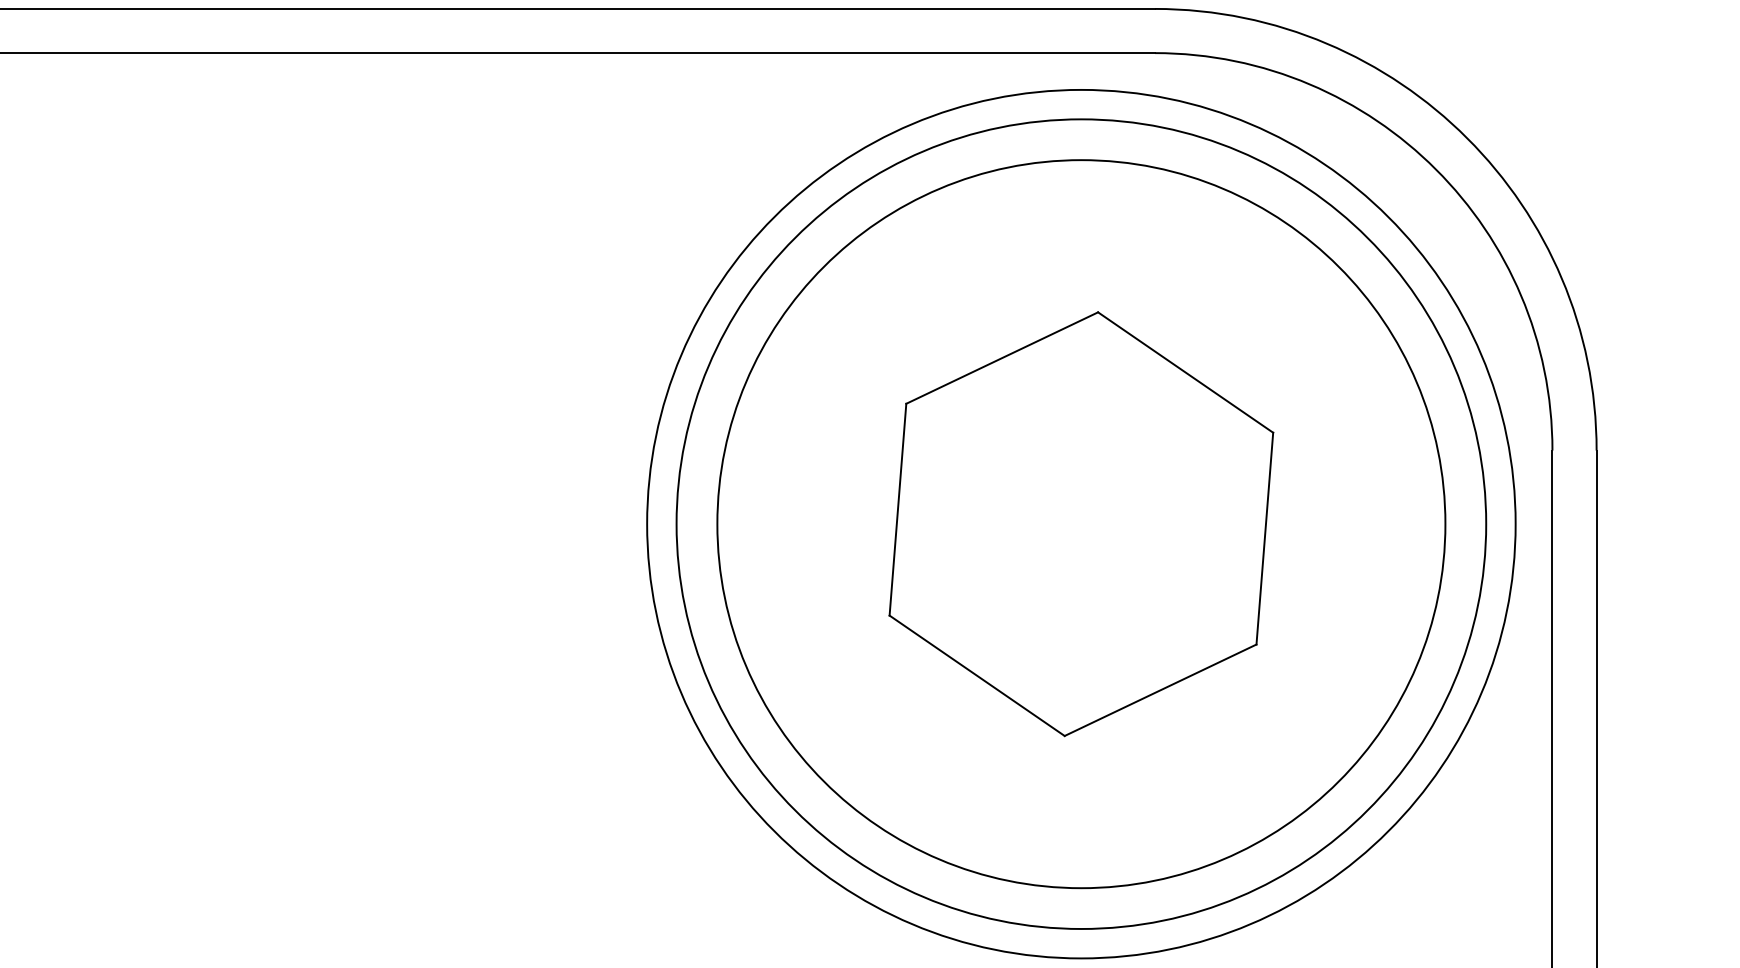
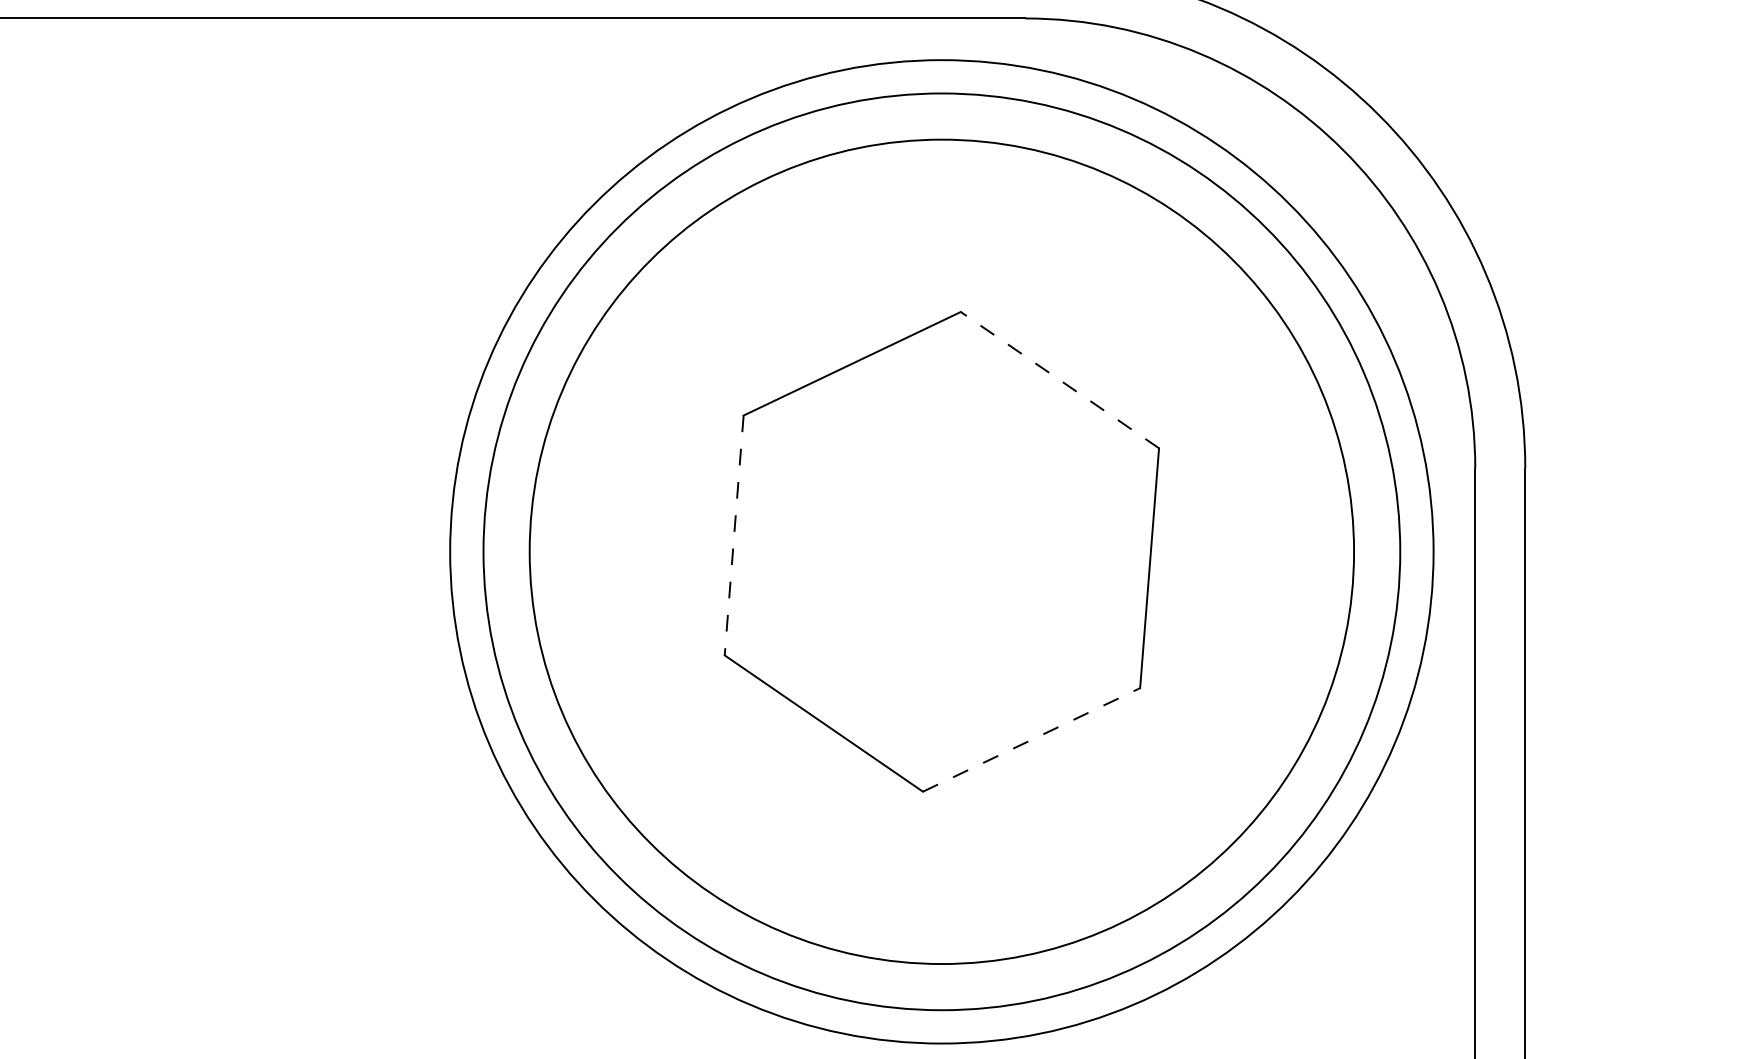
line: (1185, 372) -> (1059, 380), solid -> dashed
line: (897, 510) -> (733, 536), solid -> dashed
line: (1161, 690) -> (1032, 740), solid -> dashed

